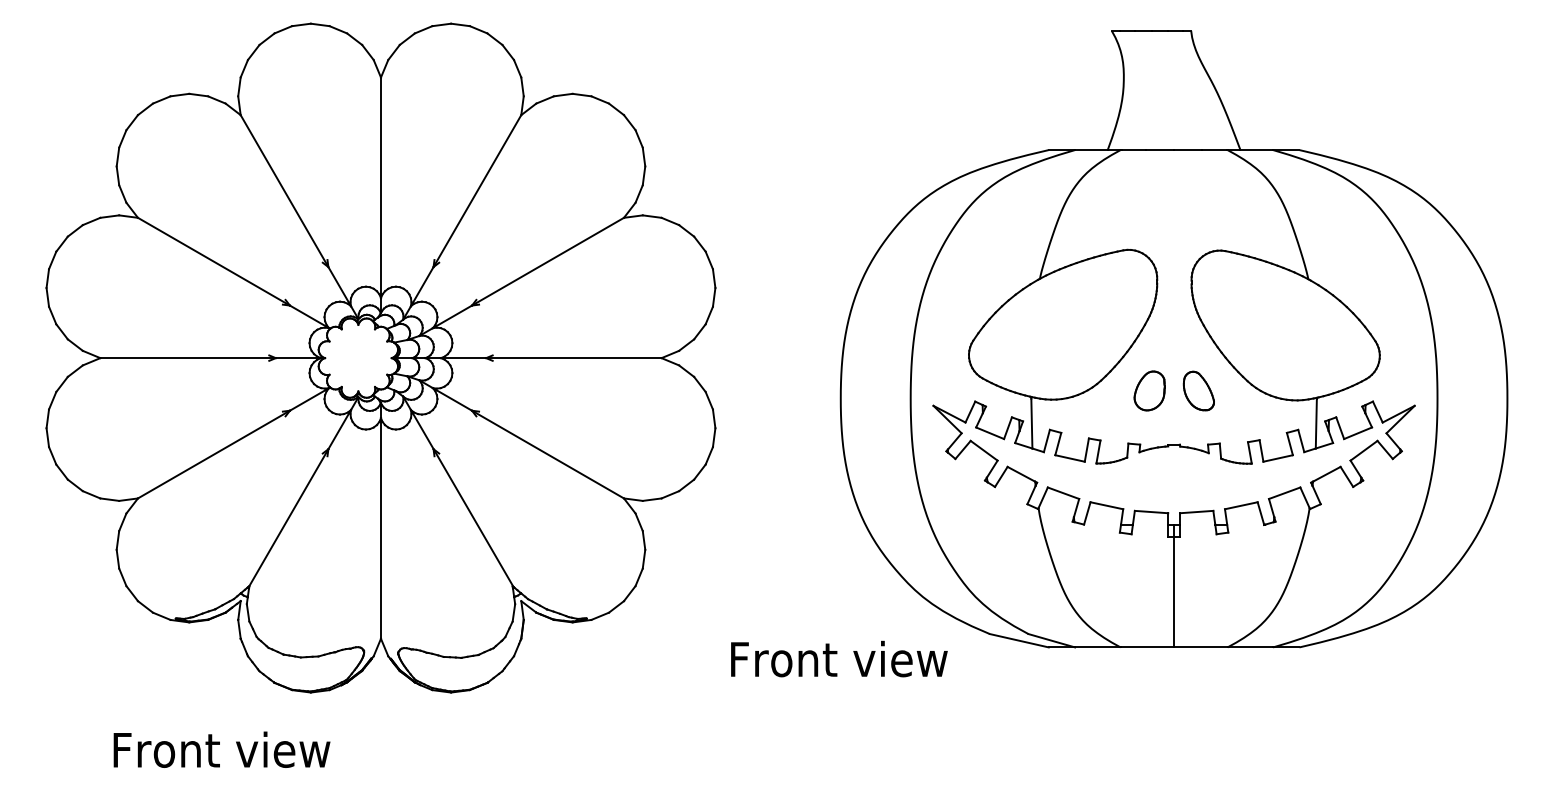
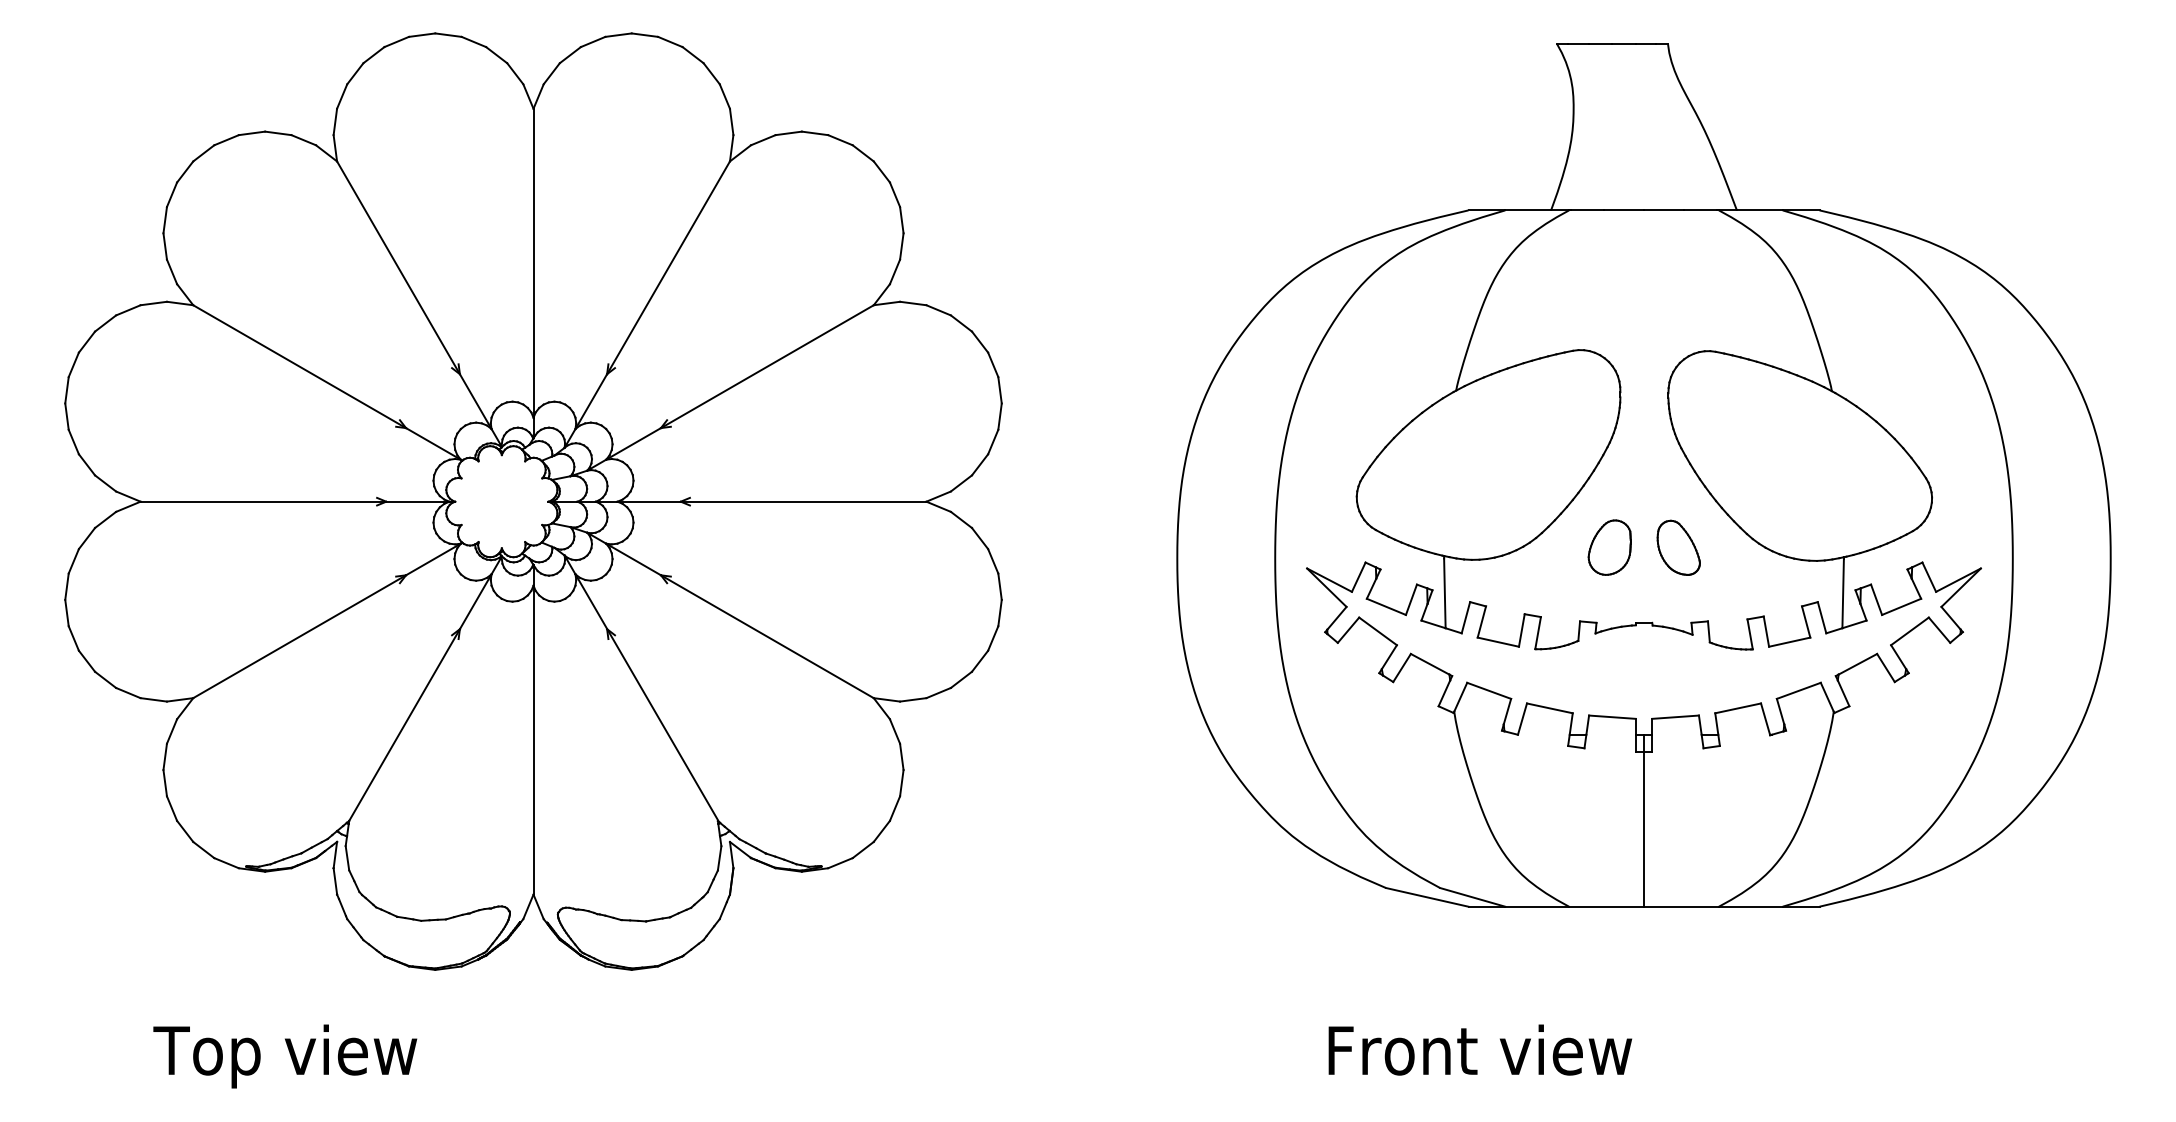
text: (839, 658) -> (1480, 1049), moved
text: (219, 754) -> (307, 1056), Front view -> Top view

